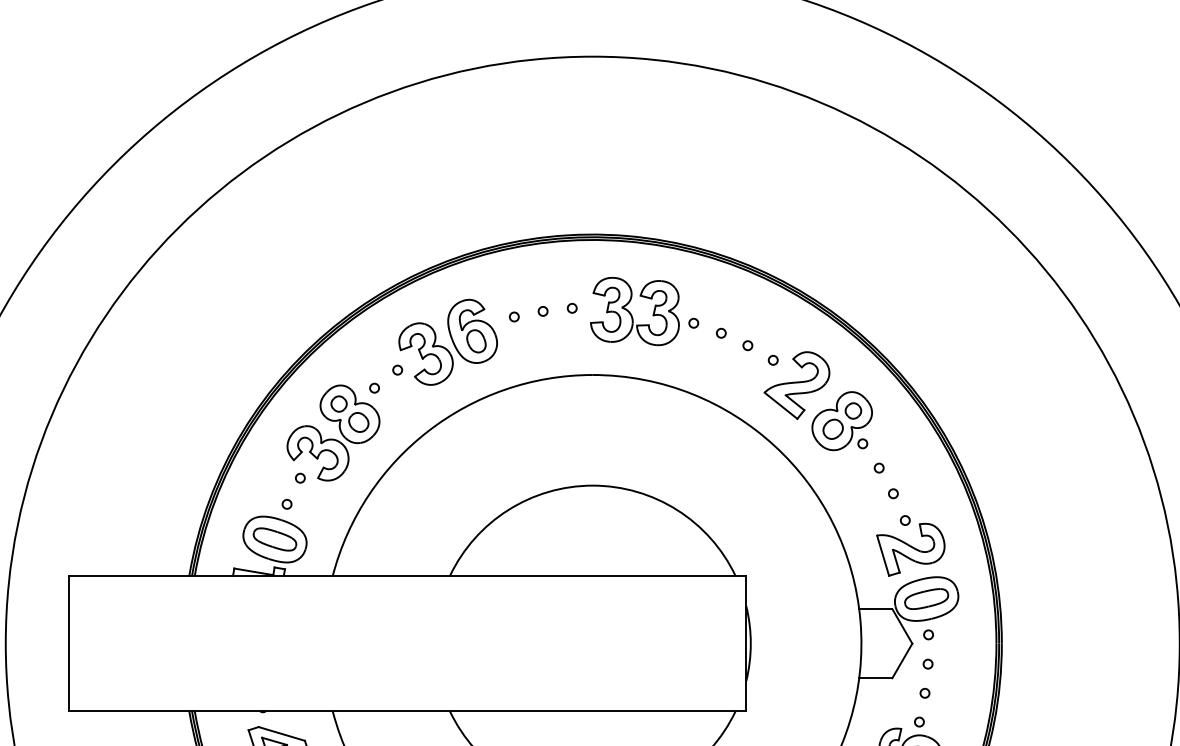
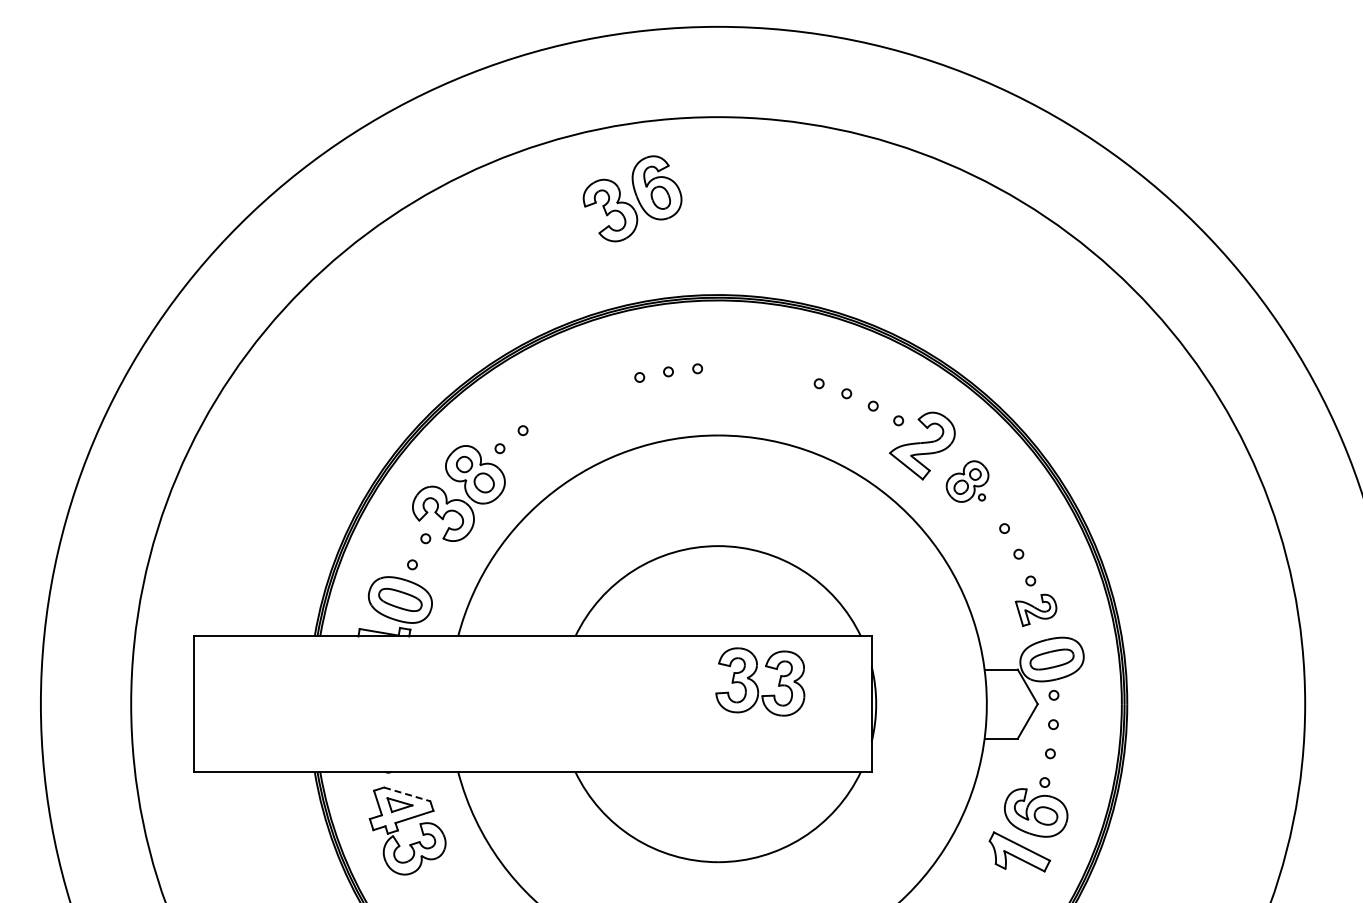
part: (635, 311) -> (760, 681), moved
part: (448, 342) -> (632, 198), moved
part: (842, 421) -> (967, 481), size x0.7
part: (910, 550) -> (1035, 610), size x0.6
line: (282, 734) -> (407, 794), solid -> dashed

